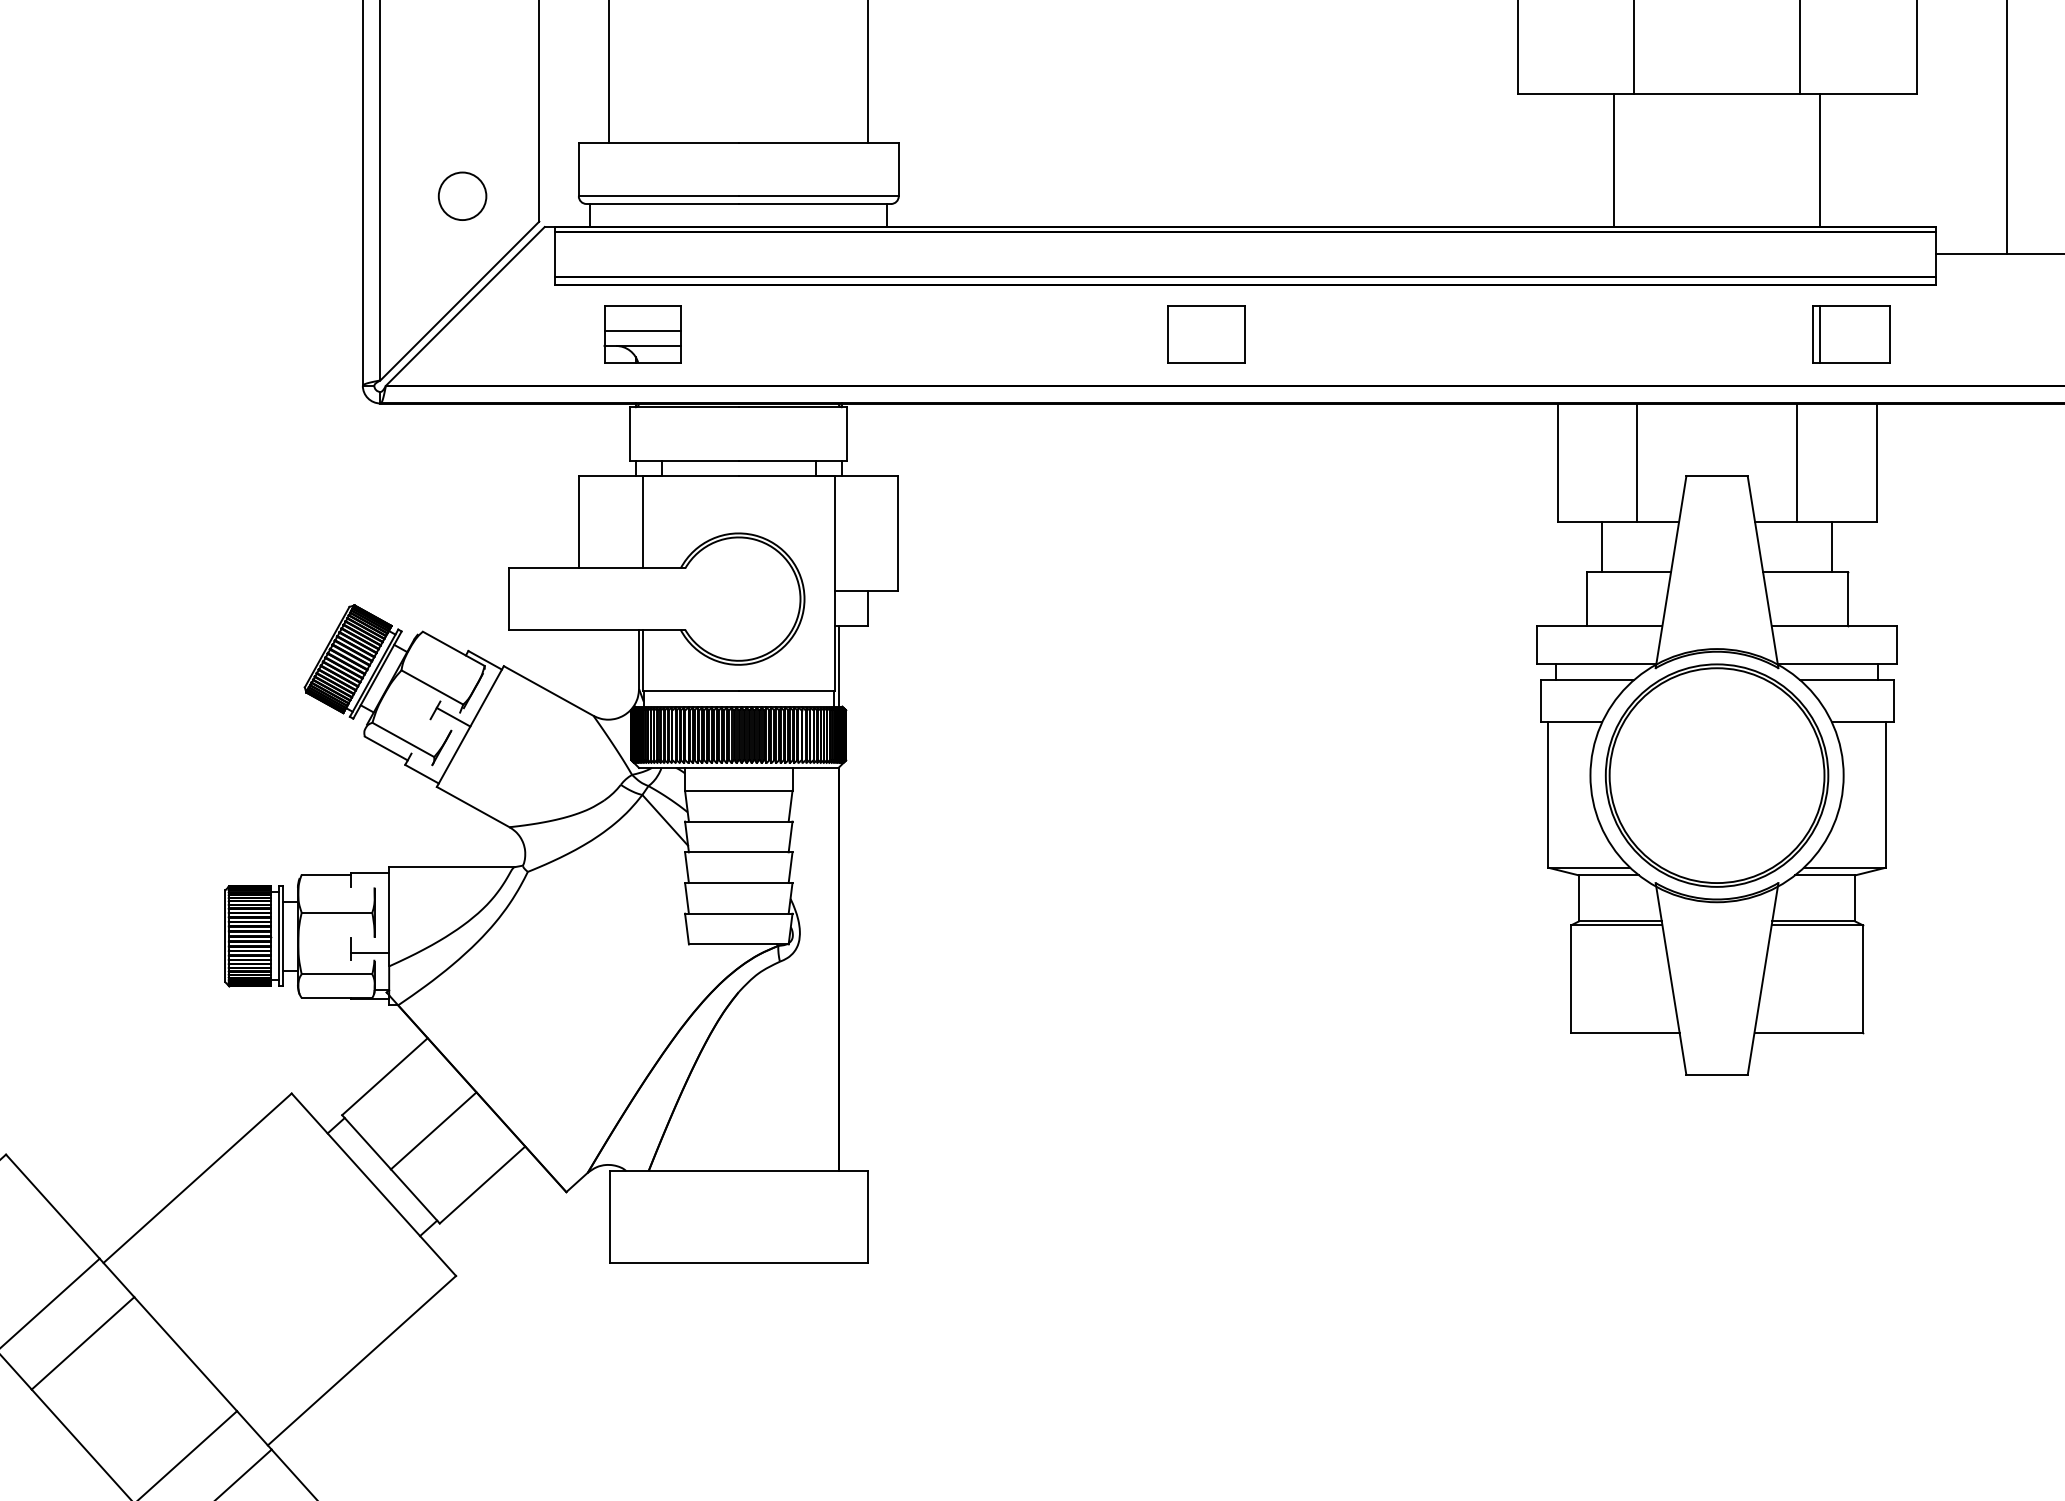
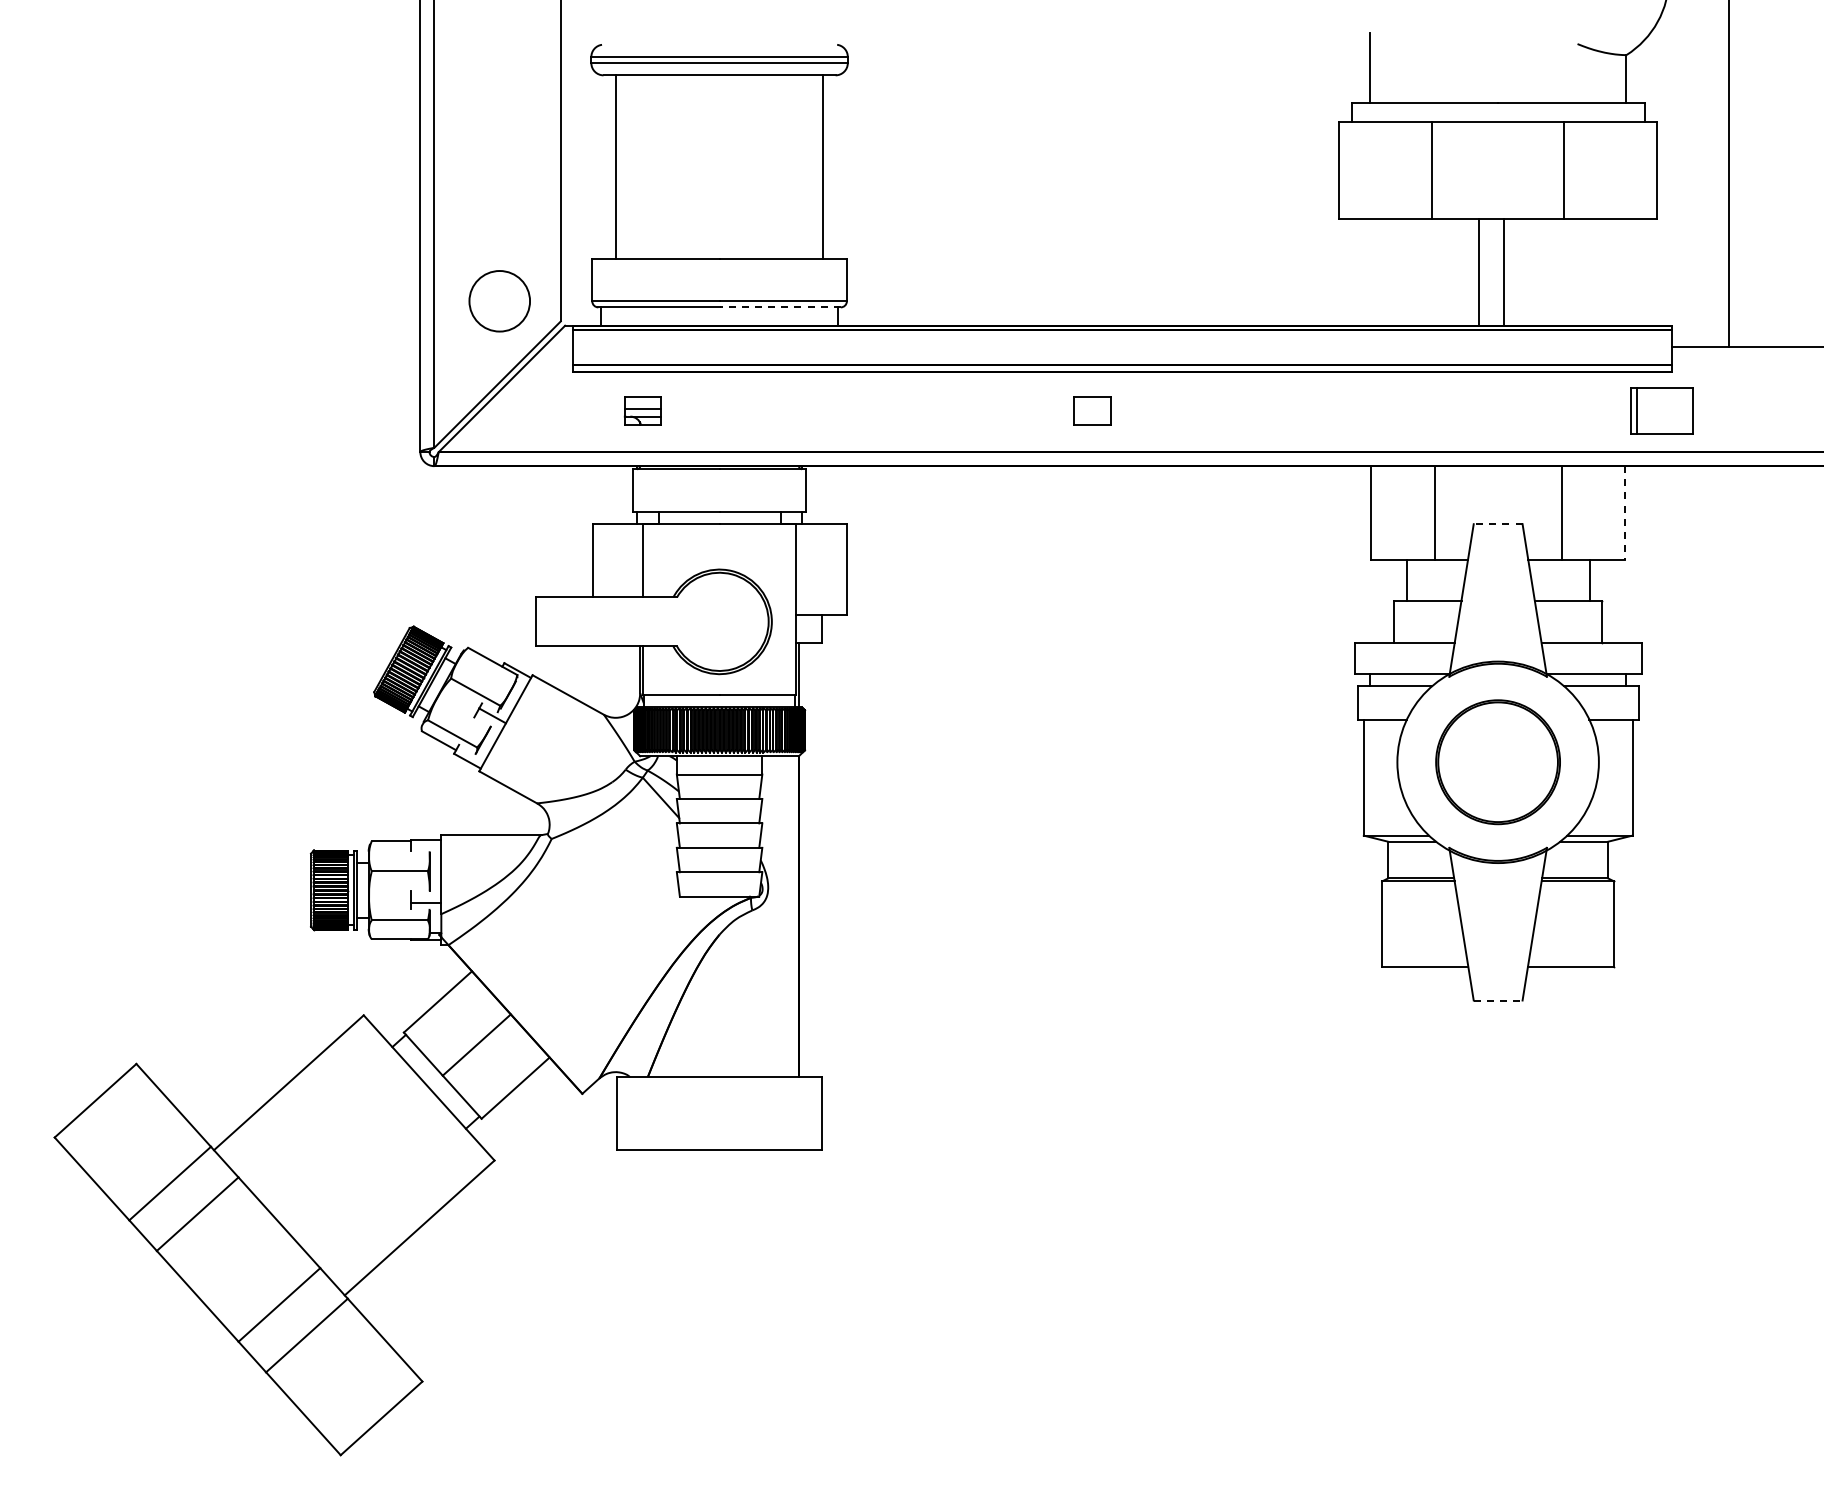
line: (1614, 160) -> (1479, 272), moved
line: (1820, 160) -> (1504, 272), moved
circle: (462, 196) -> (499, 301), size x1.6
line: (815, 204) -> (780, 307), solid -> dashed
part: (641, 333) -> (642, 410), size x0.6
part: (1207, 333) -> (1092, 410), size x0.6
part: (1850, 333) -> (1661, 410), moved
line: (1877, 462) -> (1625, 513), solid -> dashed
line: (1716, 476) -> (1497, 524), solid -> dashed
part: (1716, 774) -> (1497, 761), size x0.7
line: (1717, 1074) -> (1498, 1000), solid -> dashed

